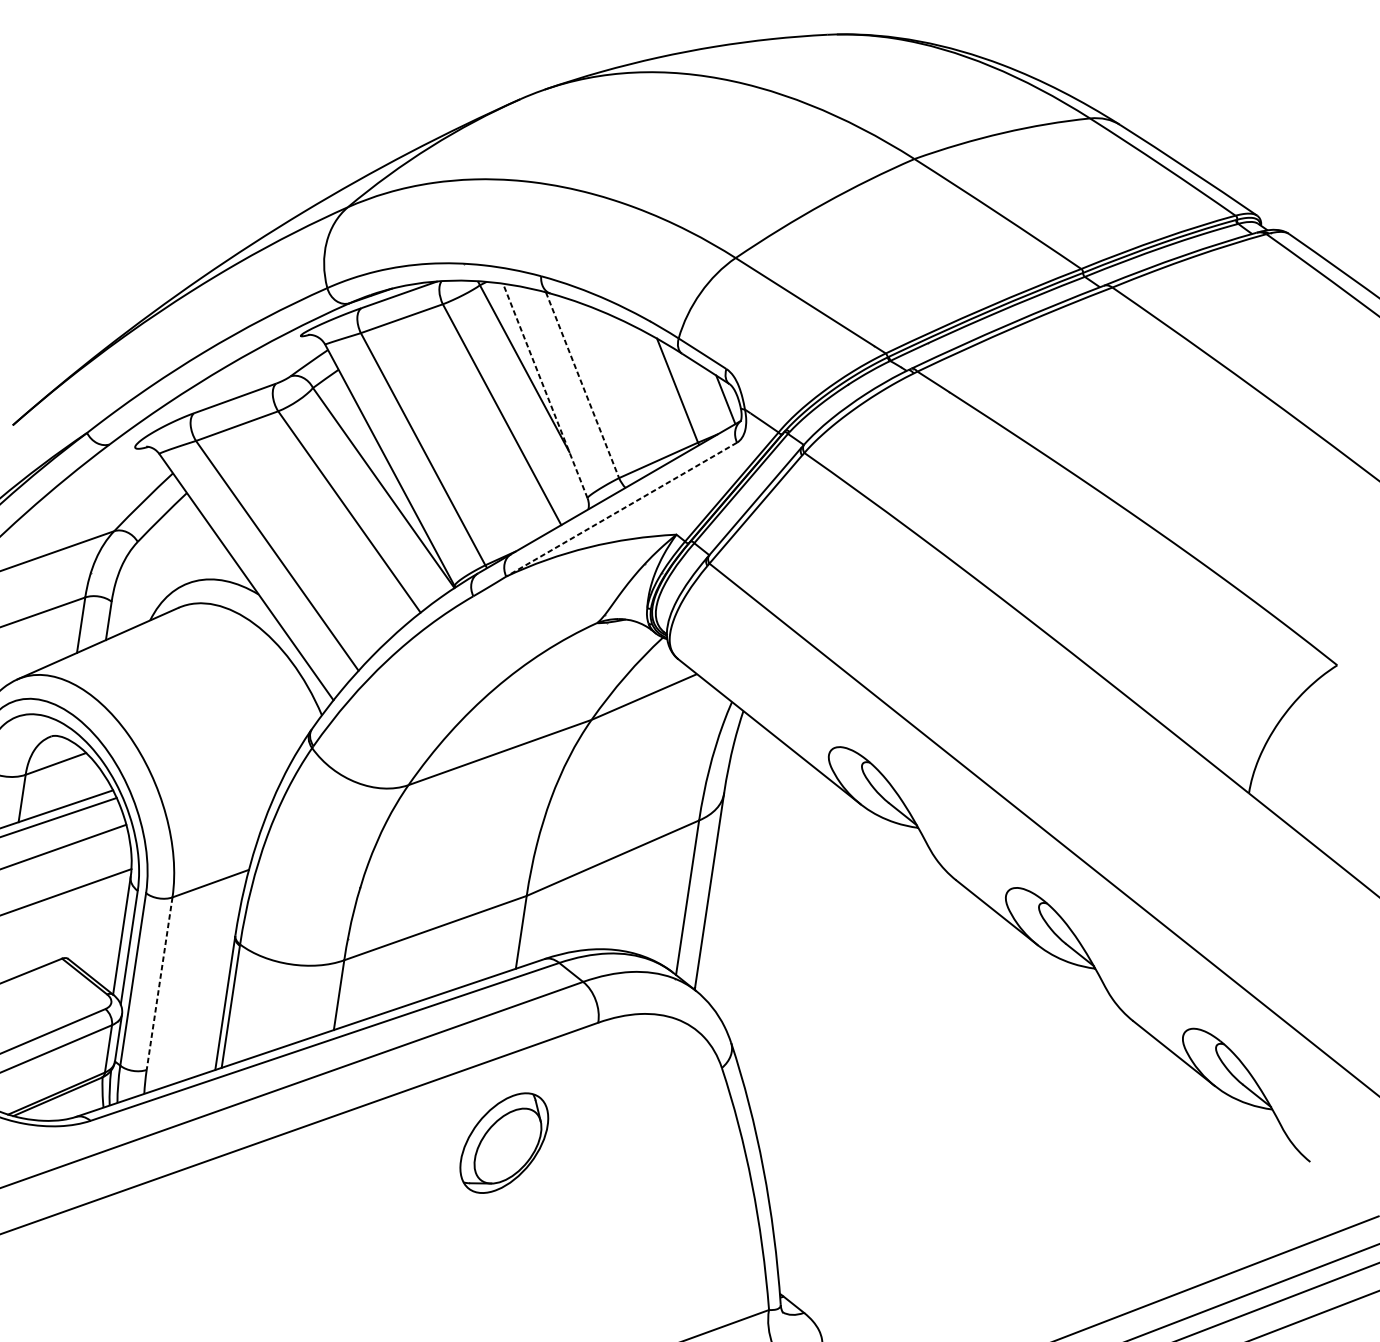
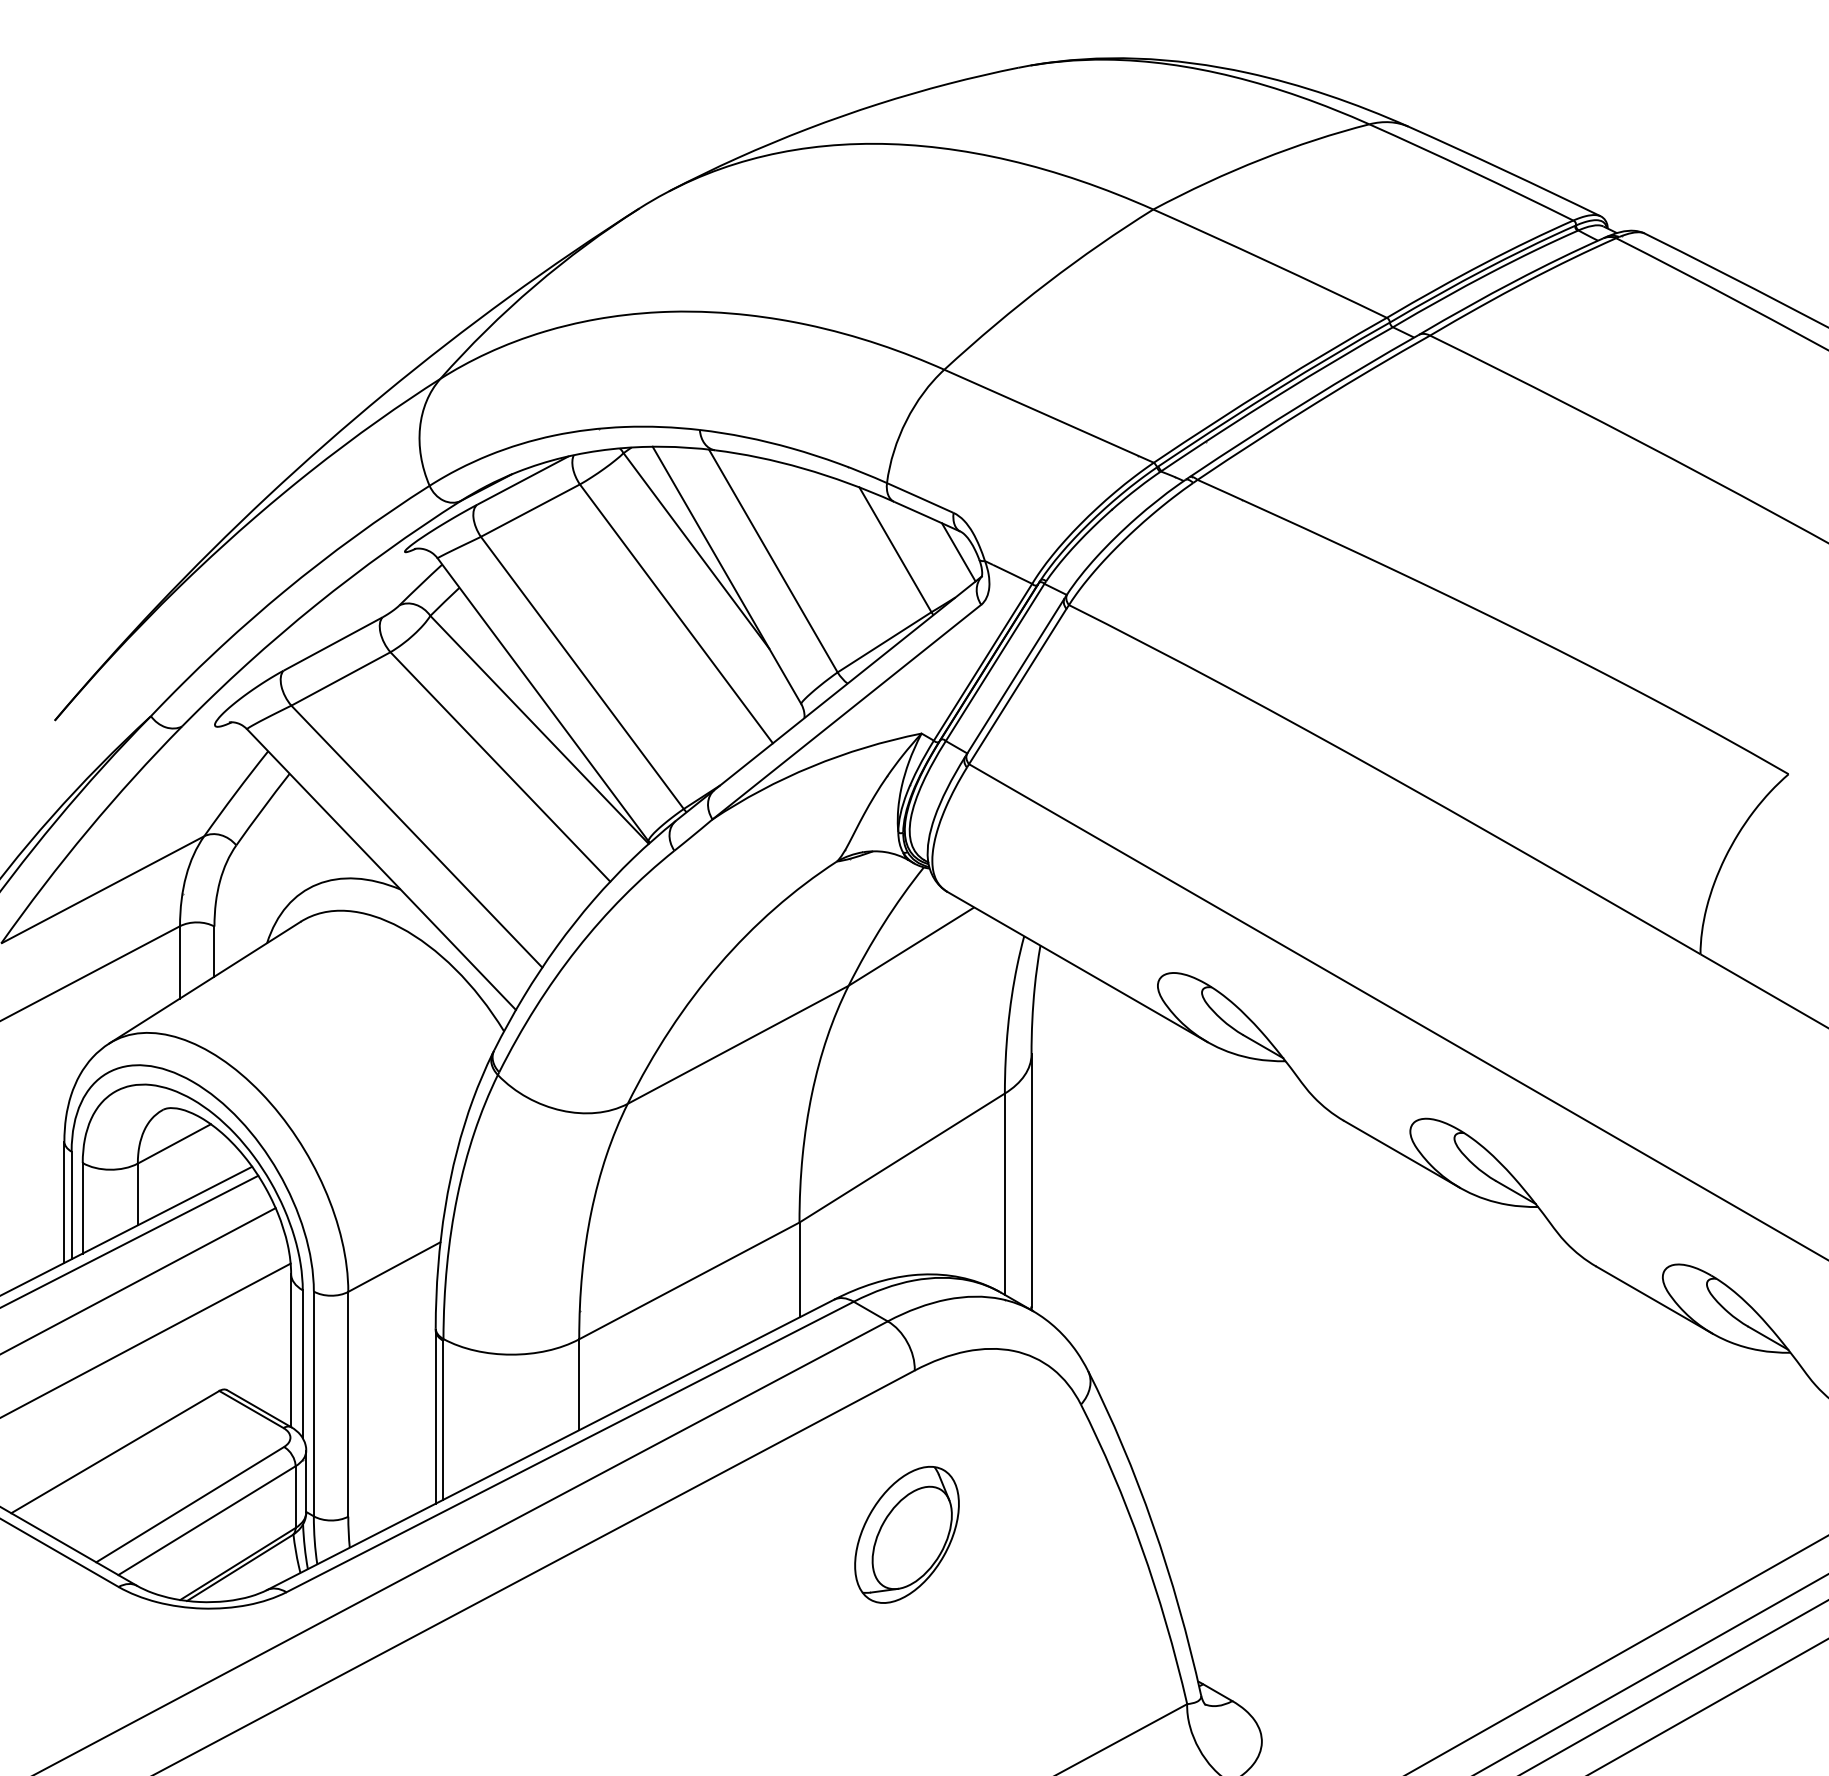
line: (582, 384) -> (773, 560), dashed -> solid
line: (544, 390) -> (726, 575), dashed -> solid
line: (621, 509) -> (846, 712), dashed -> solid
line: (159, 983) -> (348, 1404), dashed -> solid
part: (503, 1142) -> (906, 1534), moved

